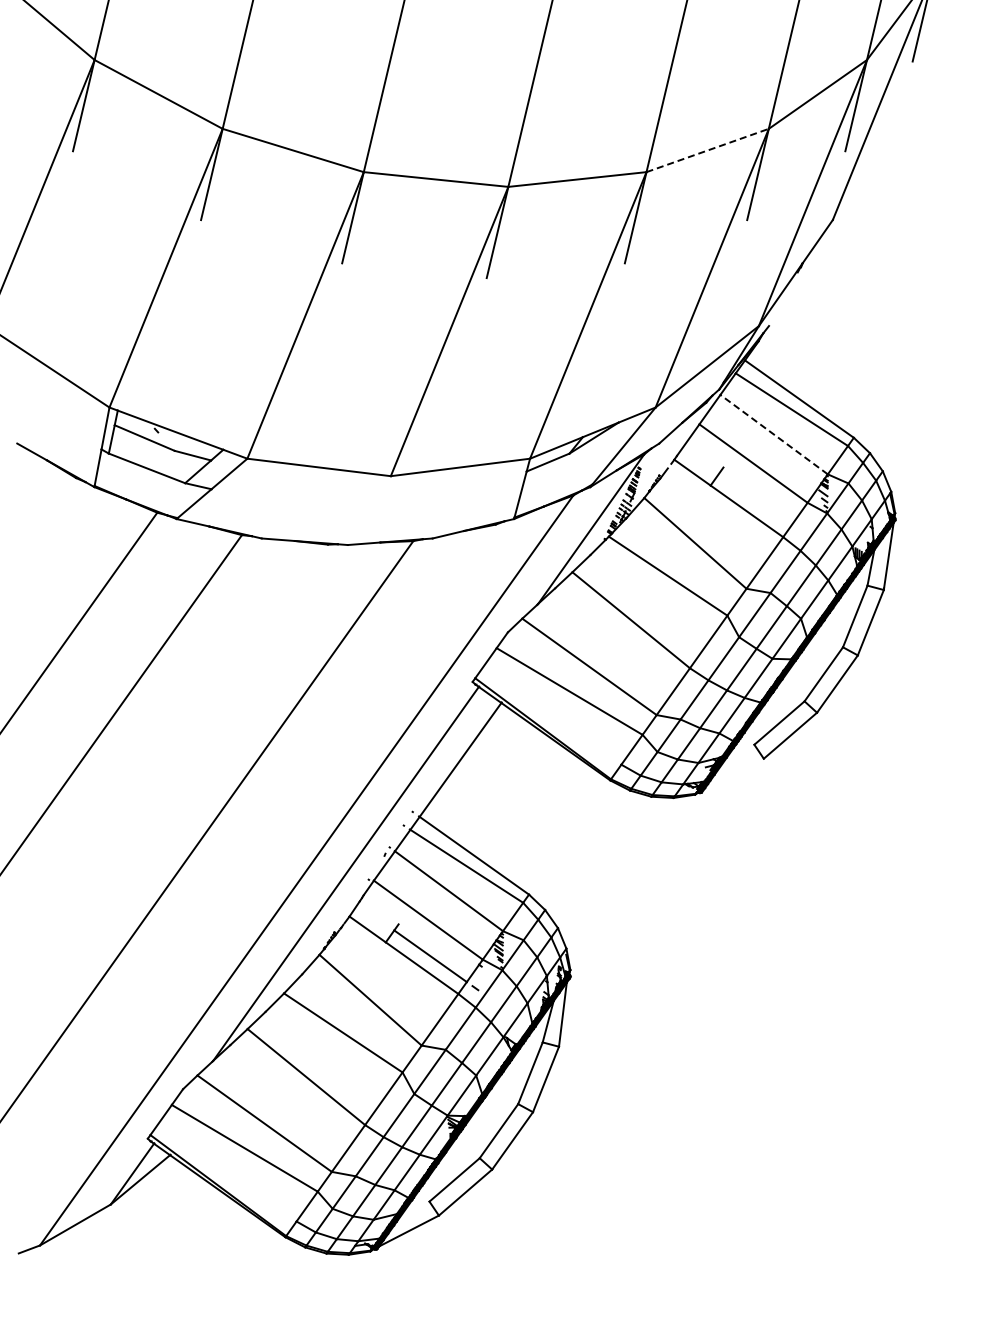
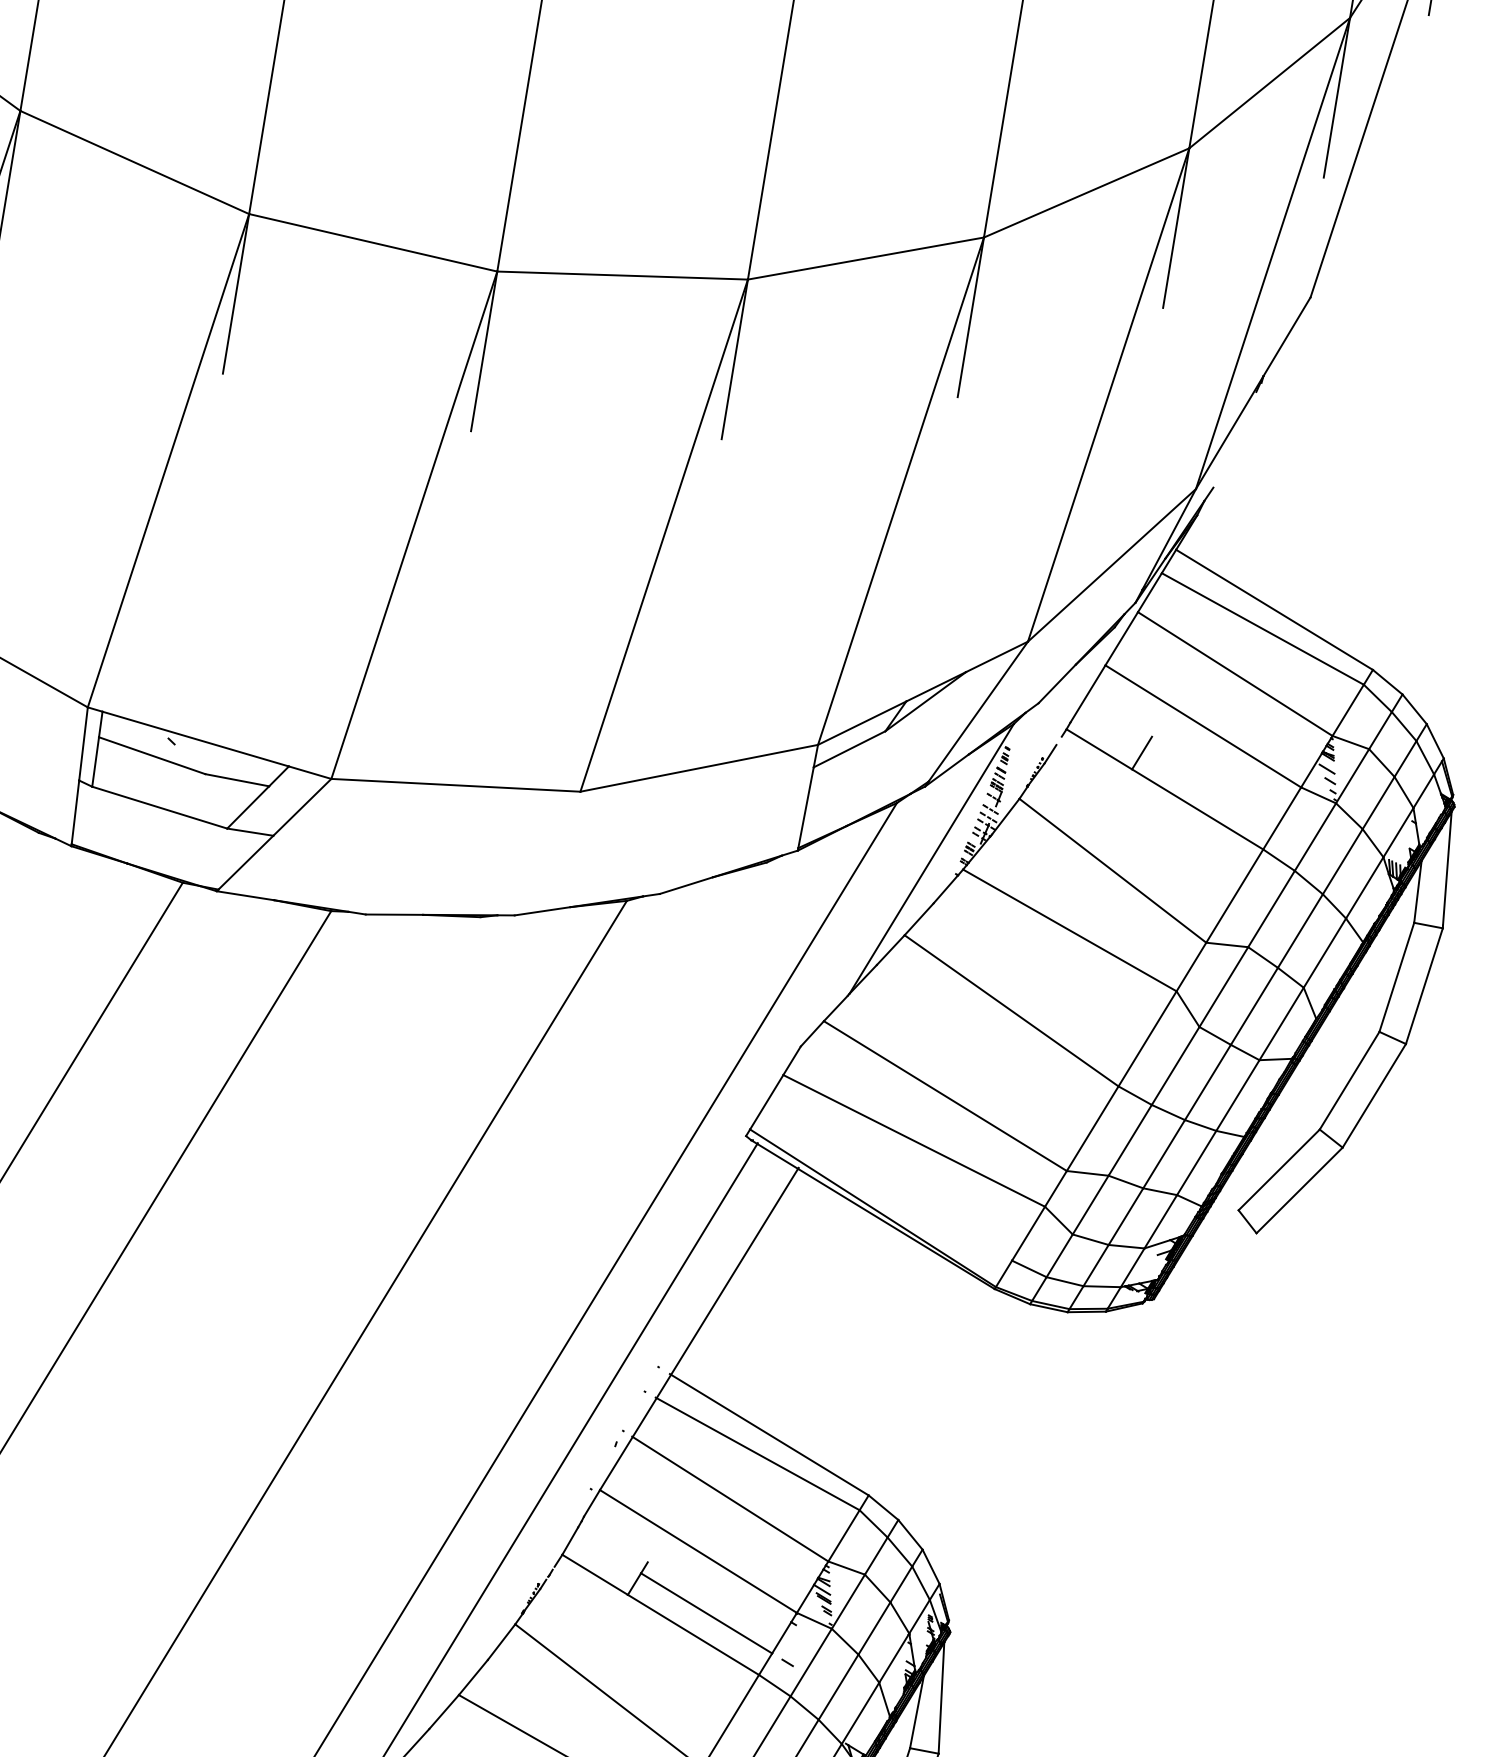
line: (707, 150) -> (1086, 192), dashed -> solid
line: (774, 434) -> (1235, 673), dashed -> solid

